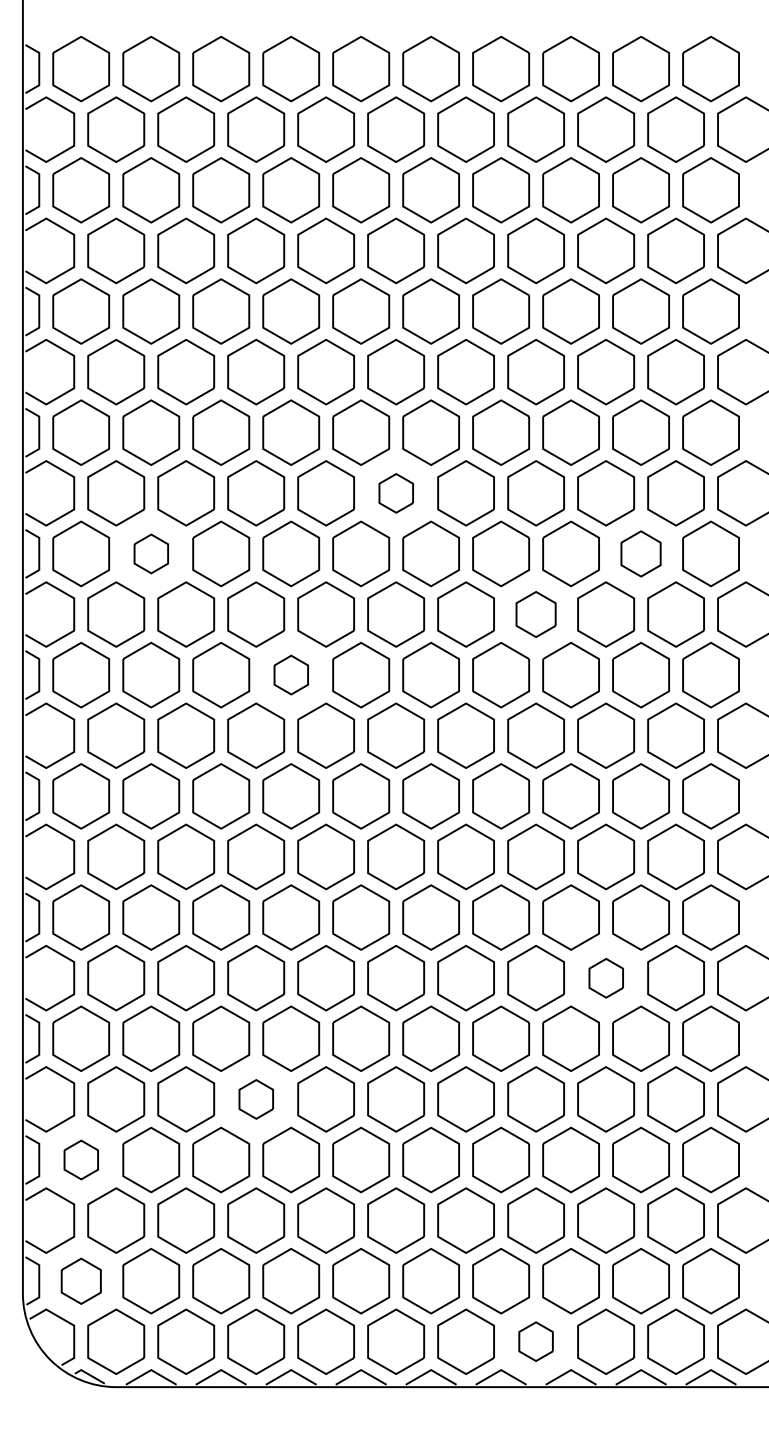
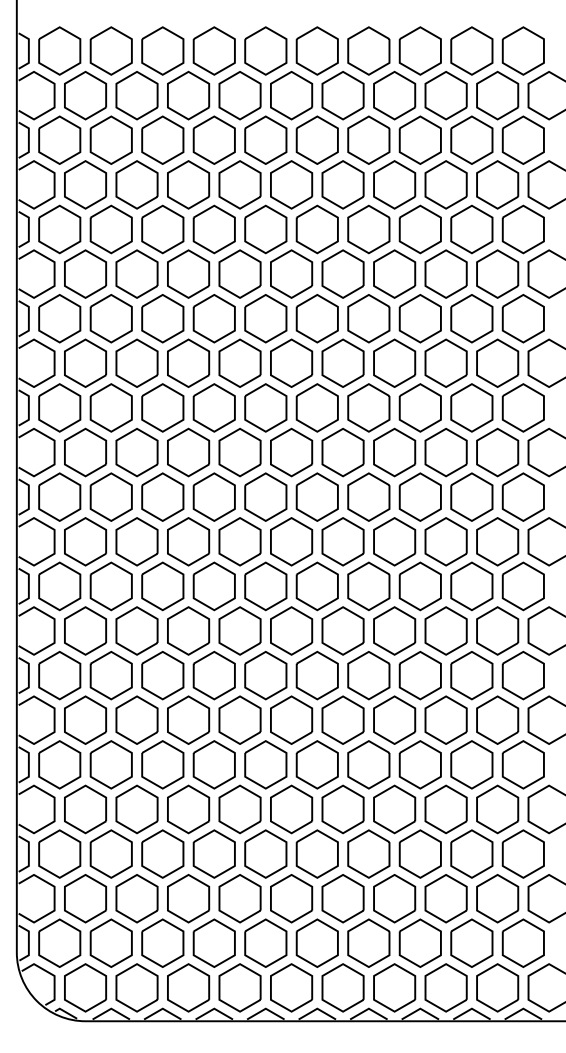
part: (396, 493) -> (291, 363), size x1.67
part: (151, 553) -> (111, 407), size x1.67
part: (640, 553) -> (471, 407), size x1.43
part: (535, 614) -> (394, 452), size x1.43
part: (291, 674) -> (214, 496), size x1.67
part: (606, 978) -> (446, 720), size x1.67
part: (256, 1099) -> (188, 809), size x1.67
part: (81, 1159) -> (59, 853), size x1.67
part: (81, 1281) -> (59, 943), size x1.43
part: (535, 1341) -> (394, 987), size x1.67

